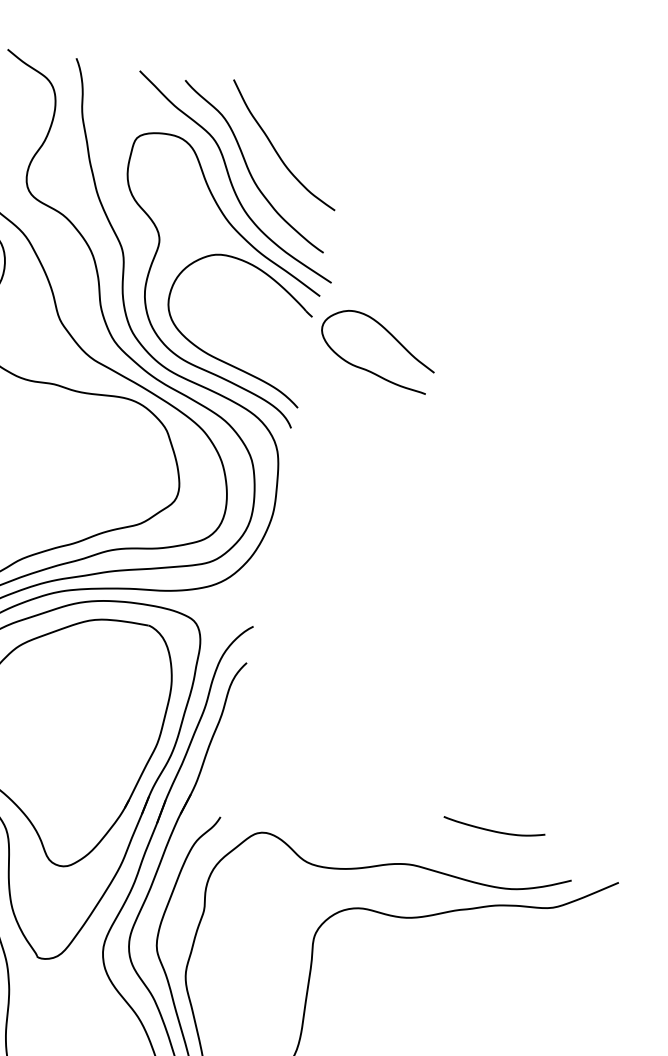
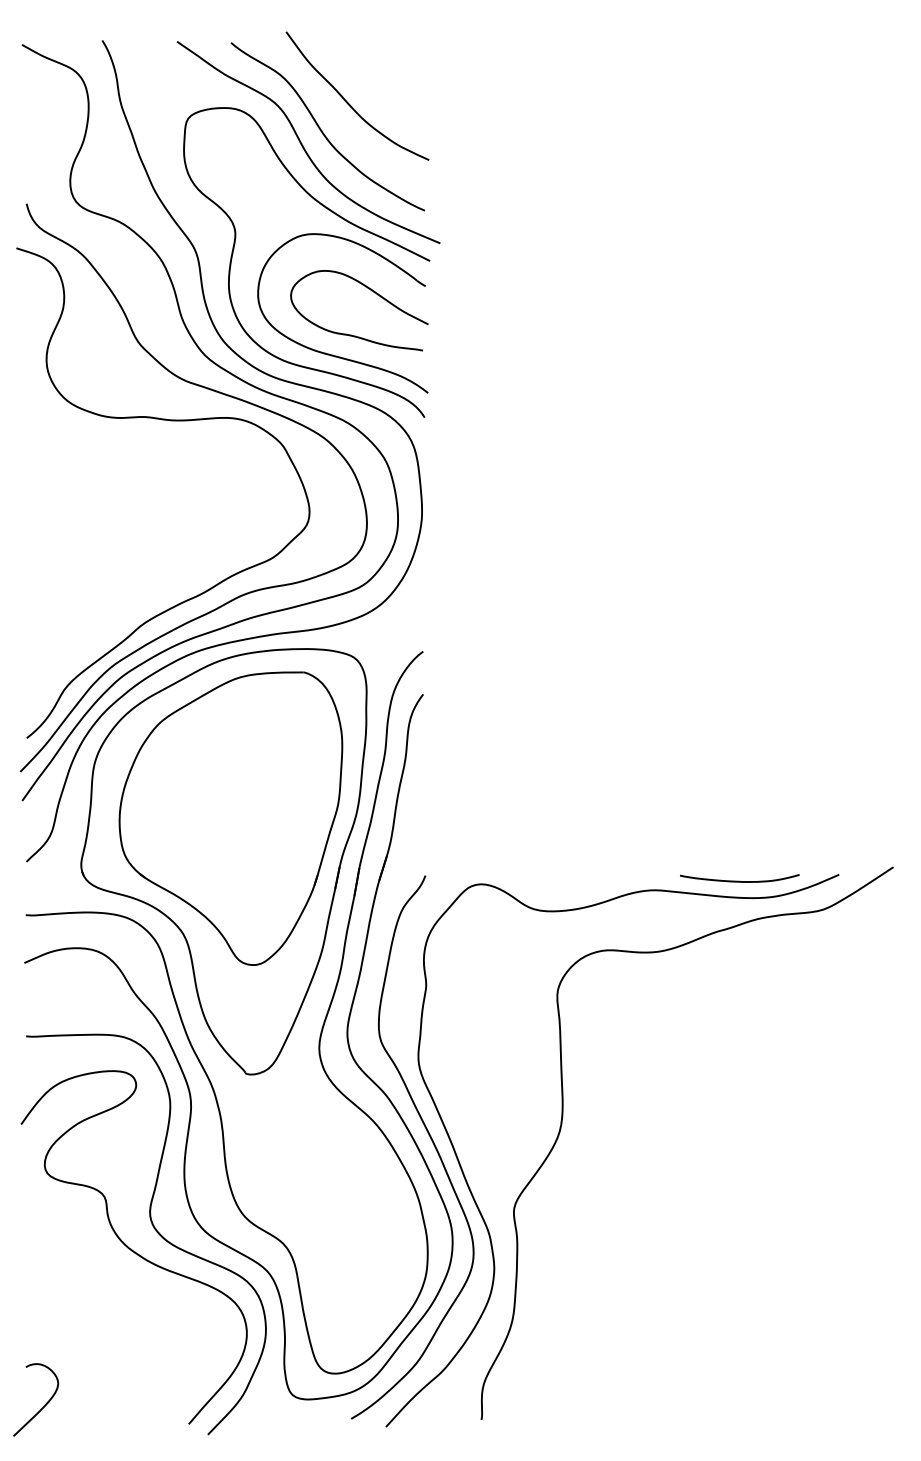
curve: (391, 336) -> (371, 291), moved
curve: (493, 830) -> (739, 880), moved

